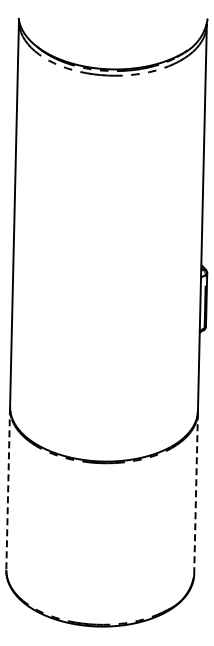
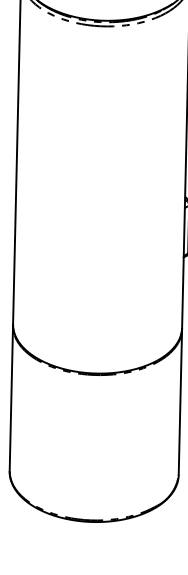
line: (8, 489) -> (11, 398), dashed -> solid
line: (196, 493) -> (180, 402), dashed -> solid

